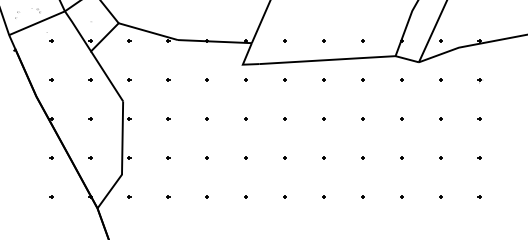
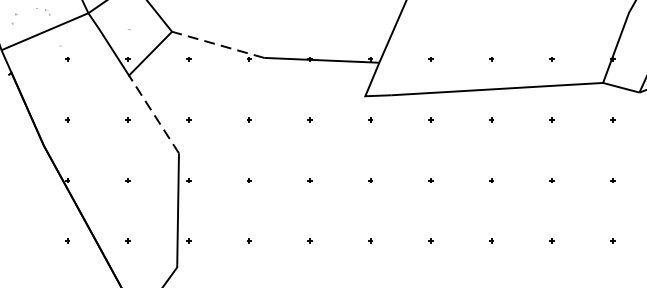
line: (148, 31) -> (218, 44), solid -> dashed
line: (107, 76) -> (154, 114), solid -> dashed

